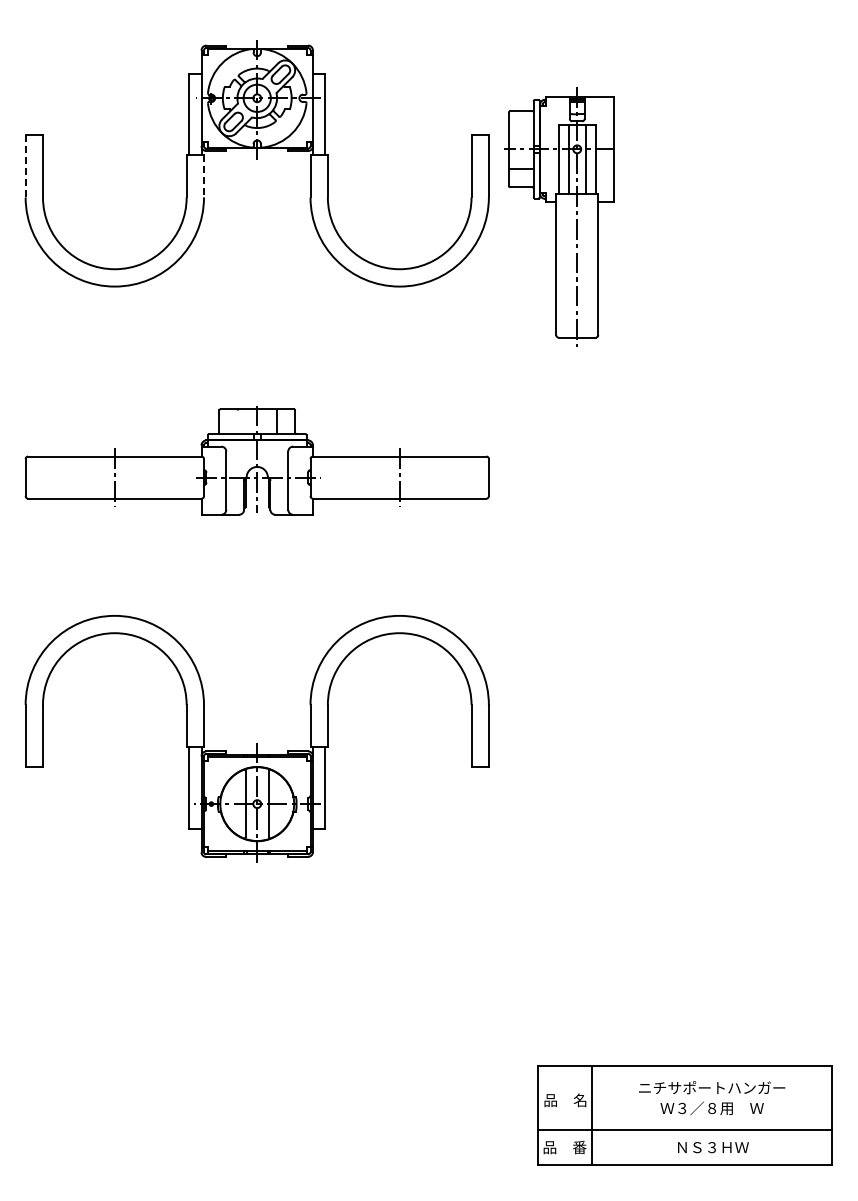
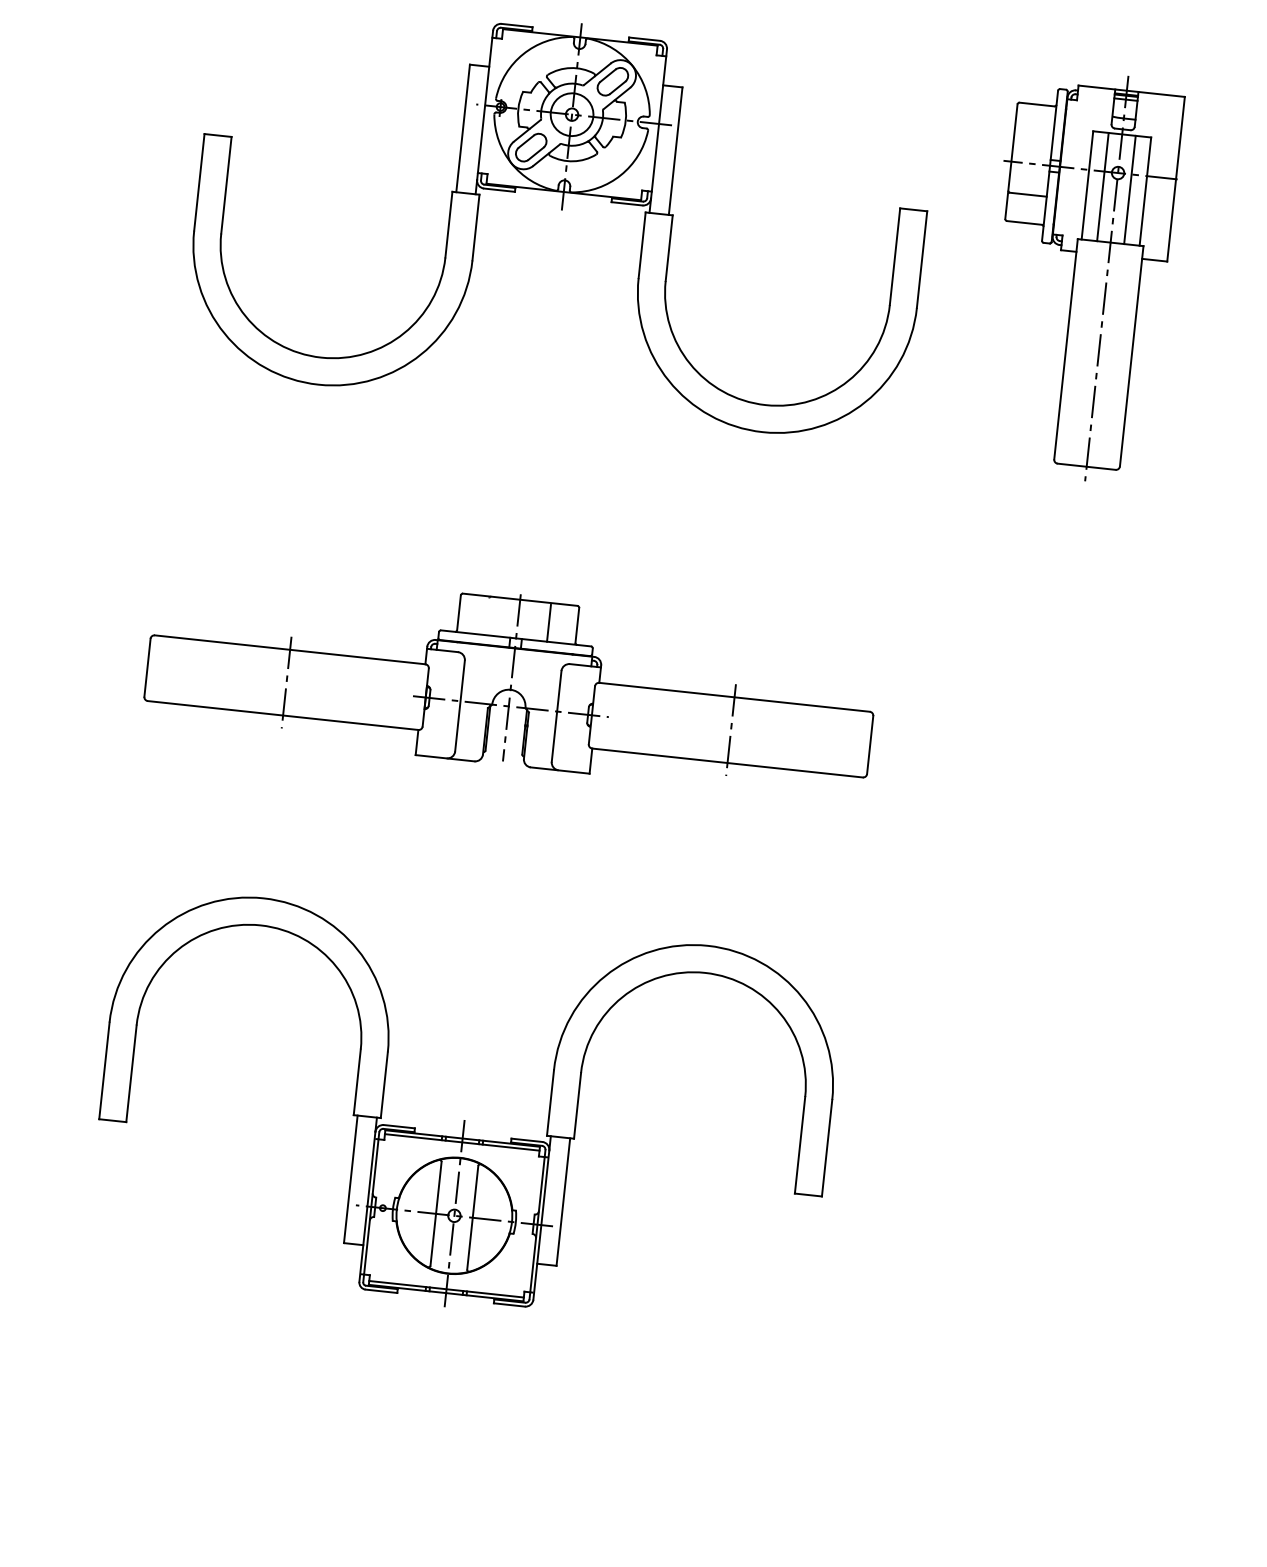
line: (25, 166) -> (199, 182), dashed -> solid
line: (204, 176) -> (476, 227), dashed -> solid
part: (559, 216) -> (1079, 274), moved

